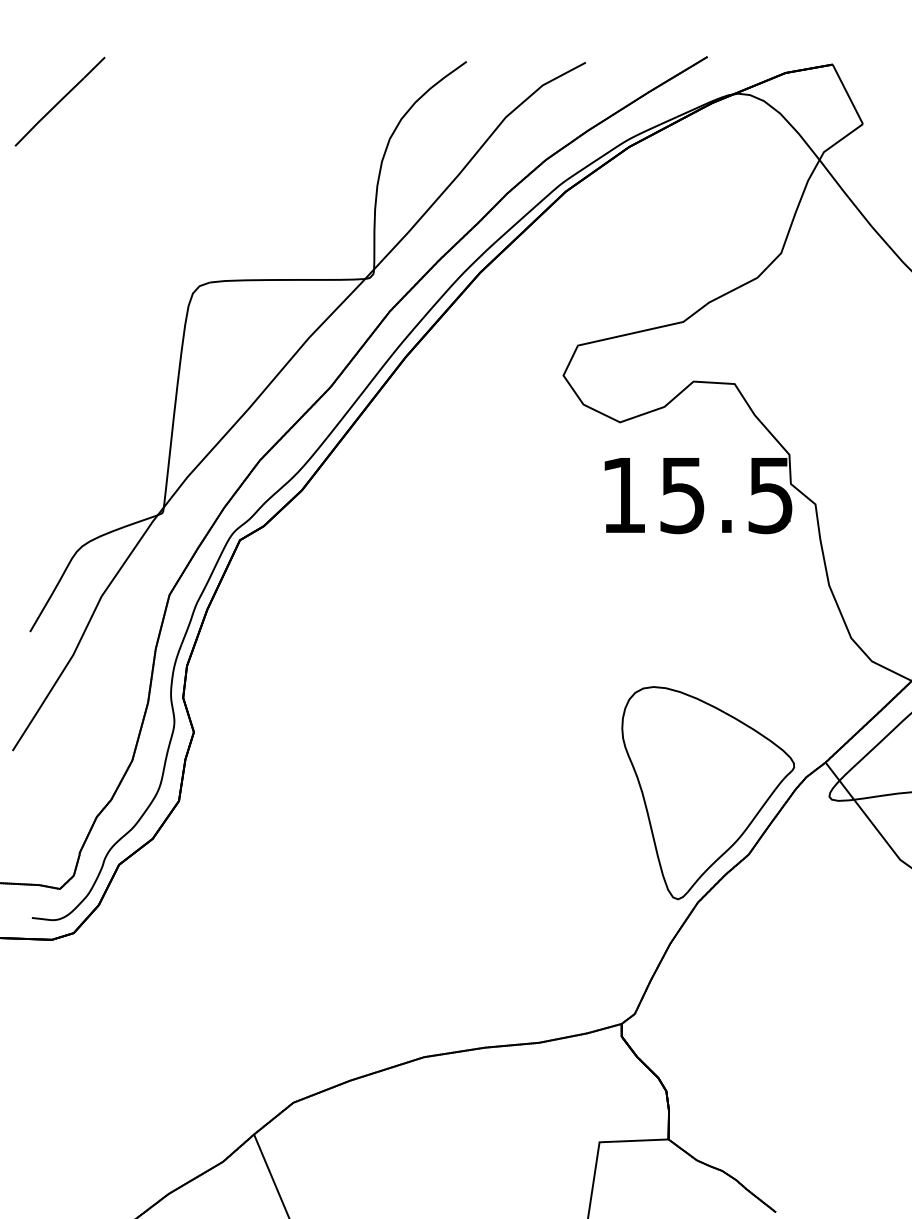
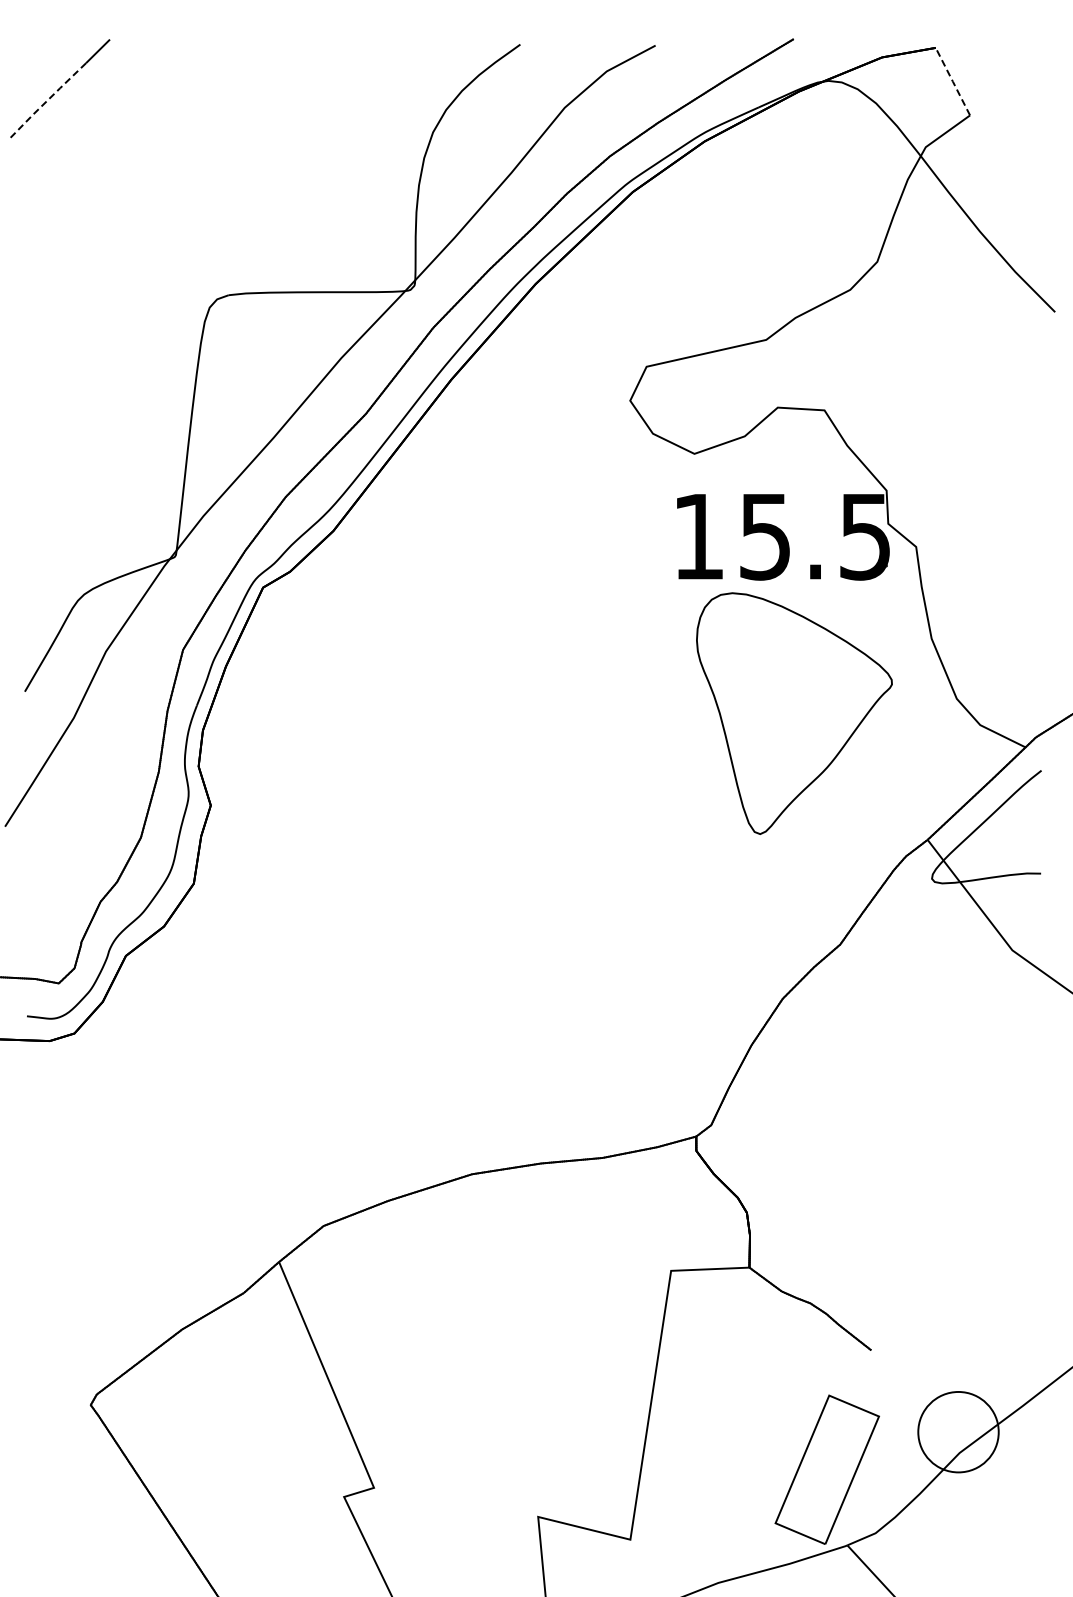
line: (847, 94) -> (952, 81), solid -> dashed
line: (49, 111) -> (46, 101), solid -> dashed
part: (708, 793) -> (794, 713), moved

